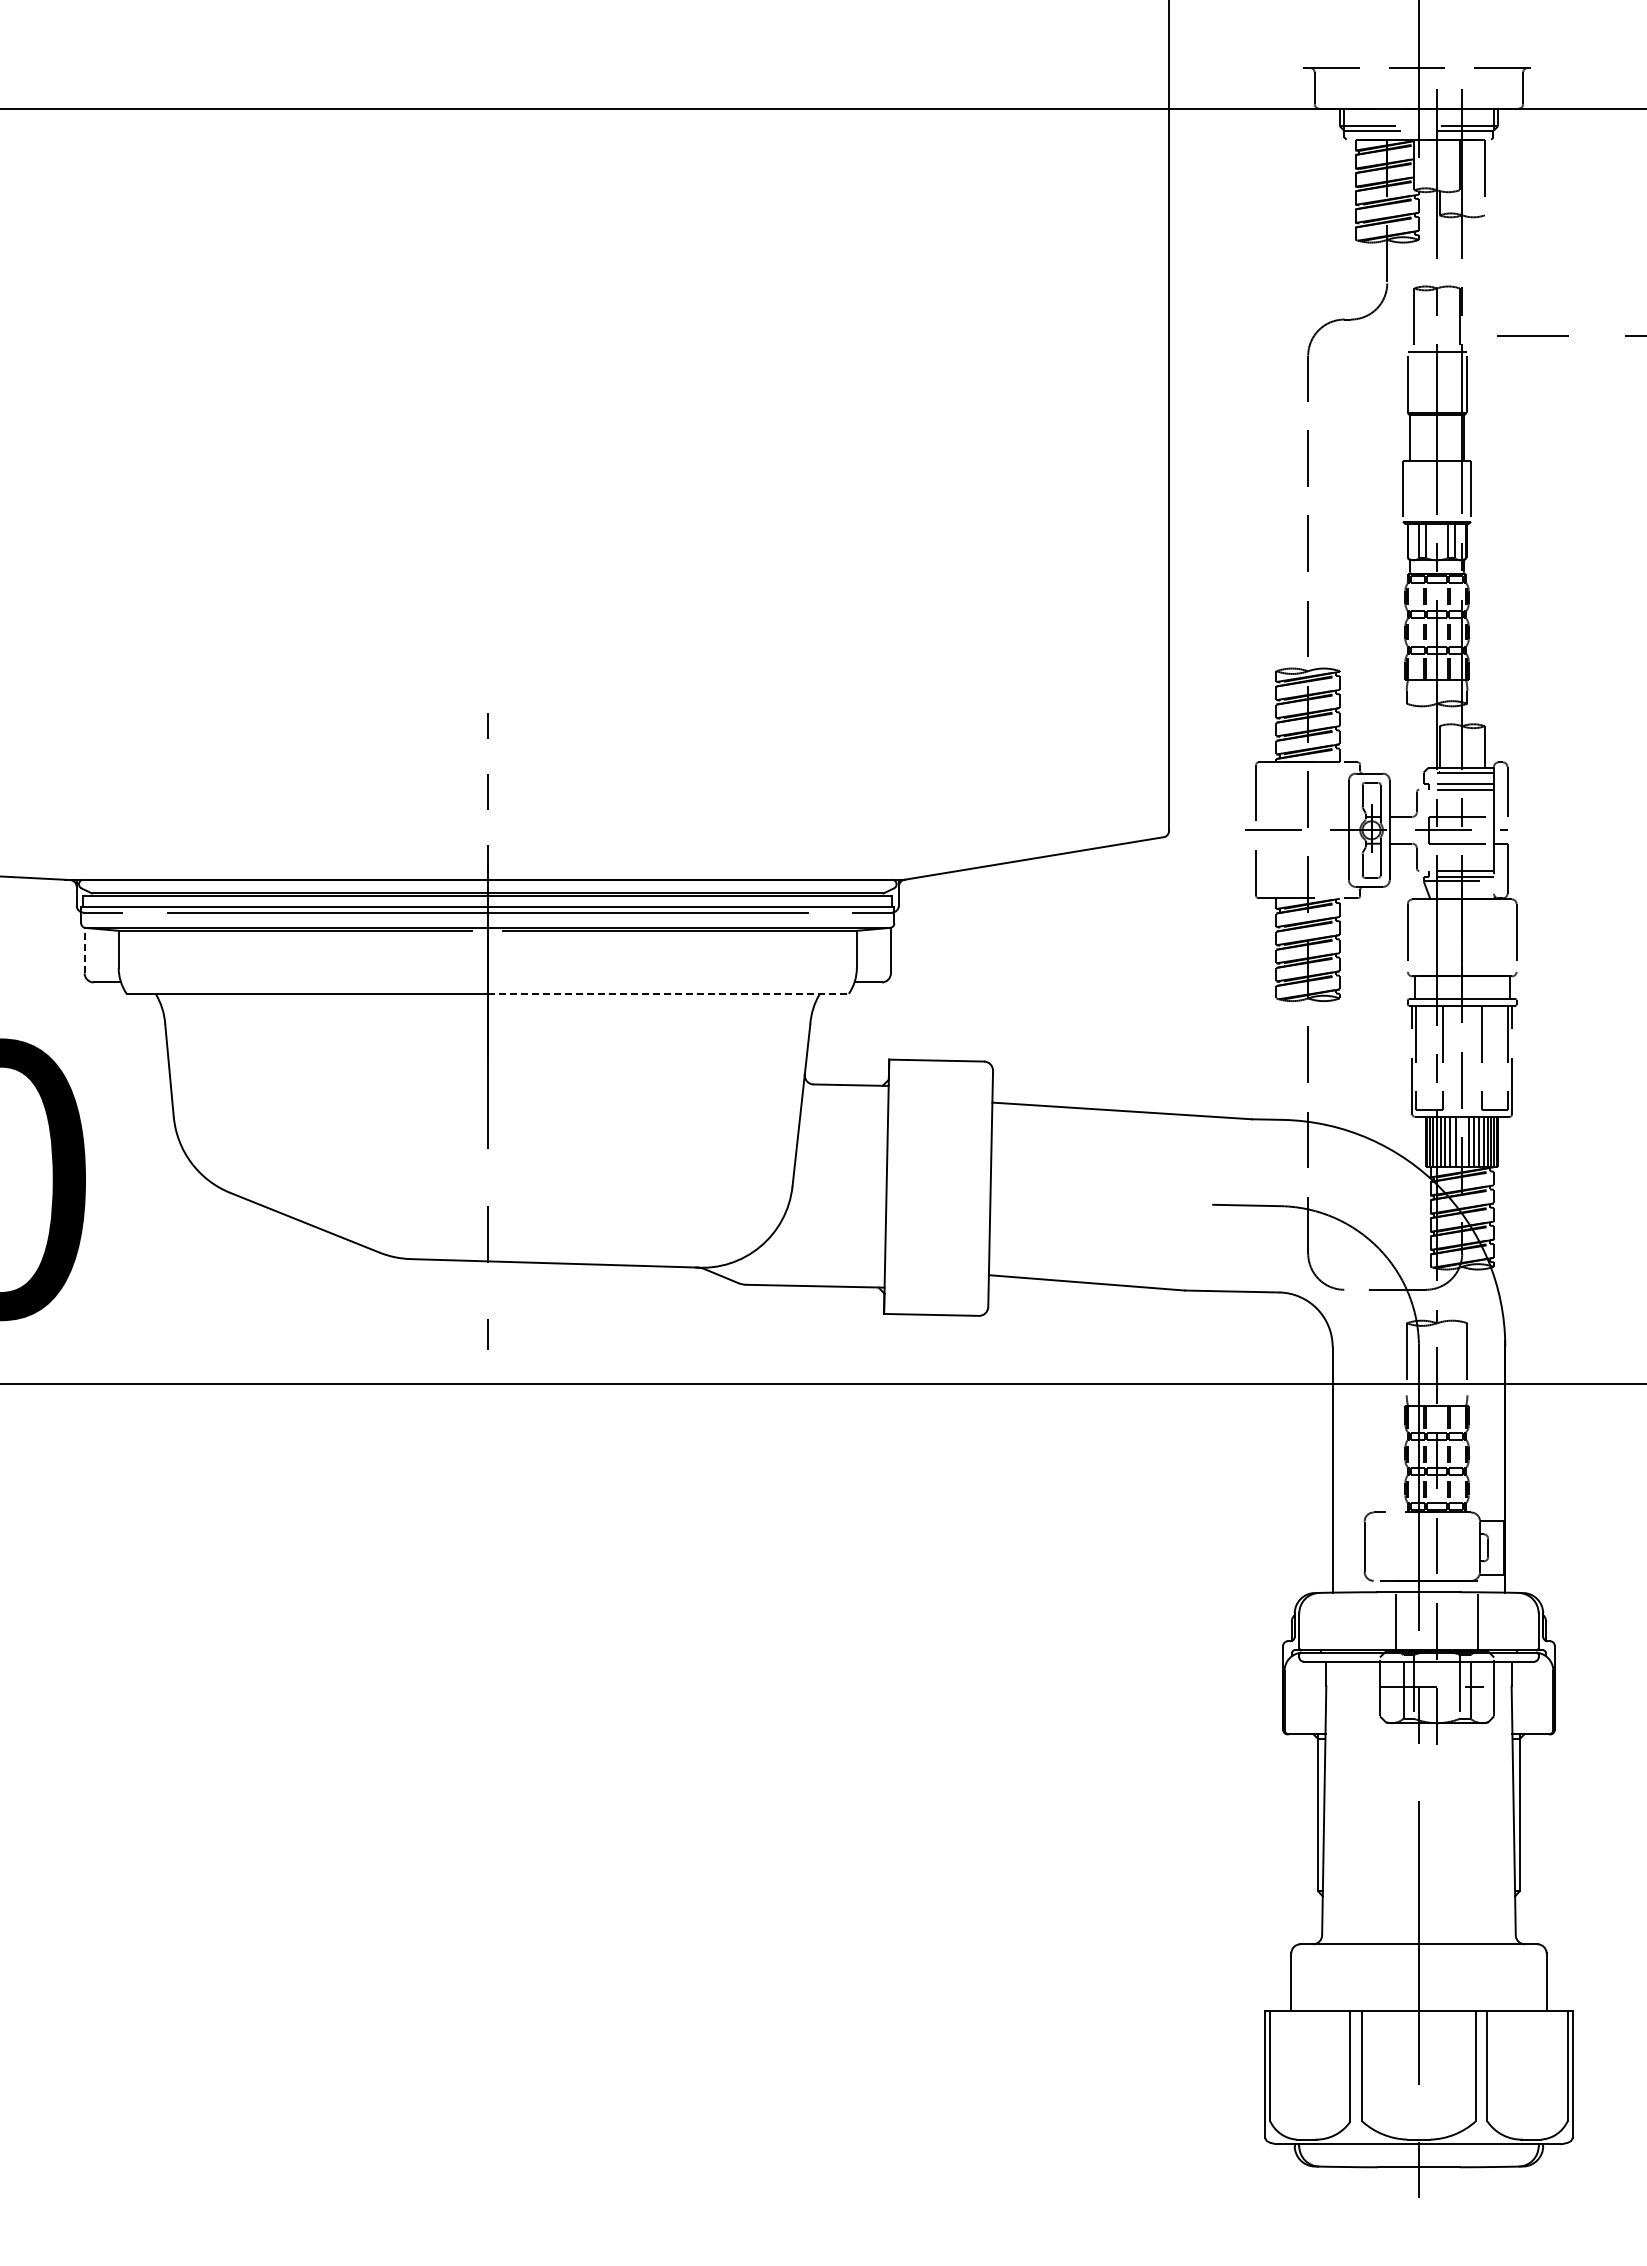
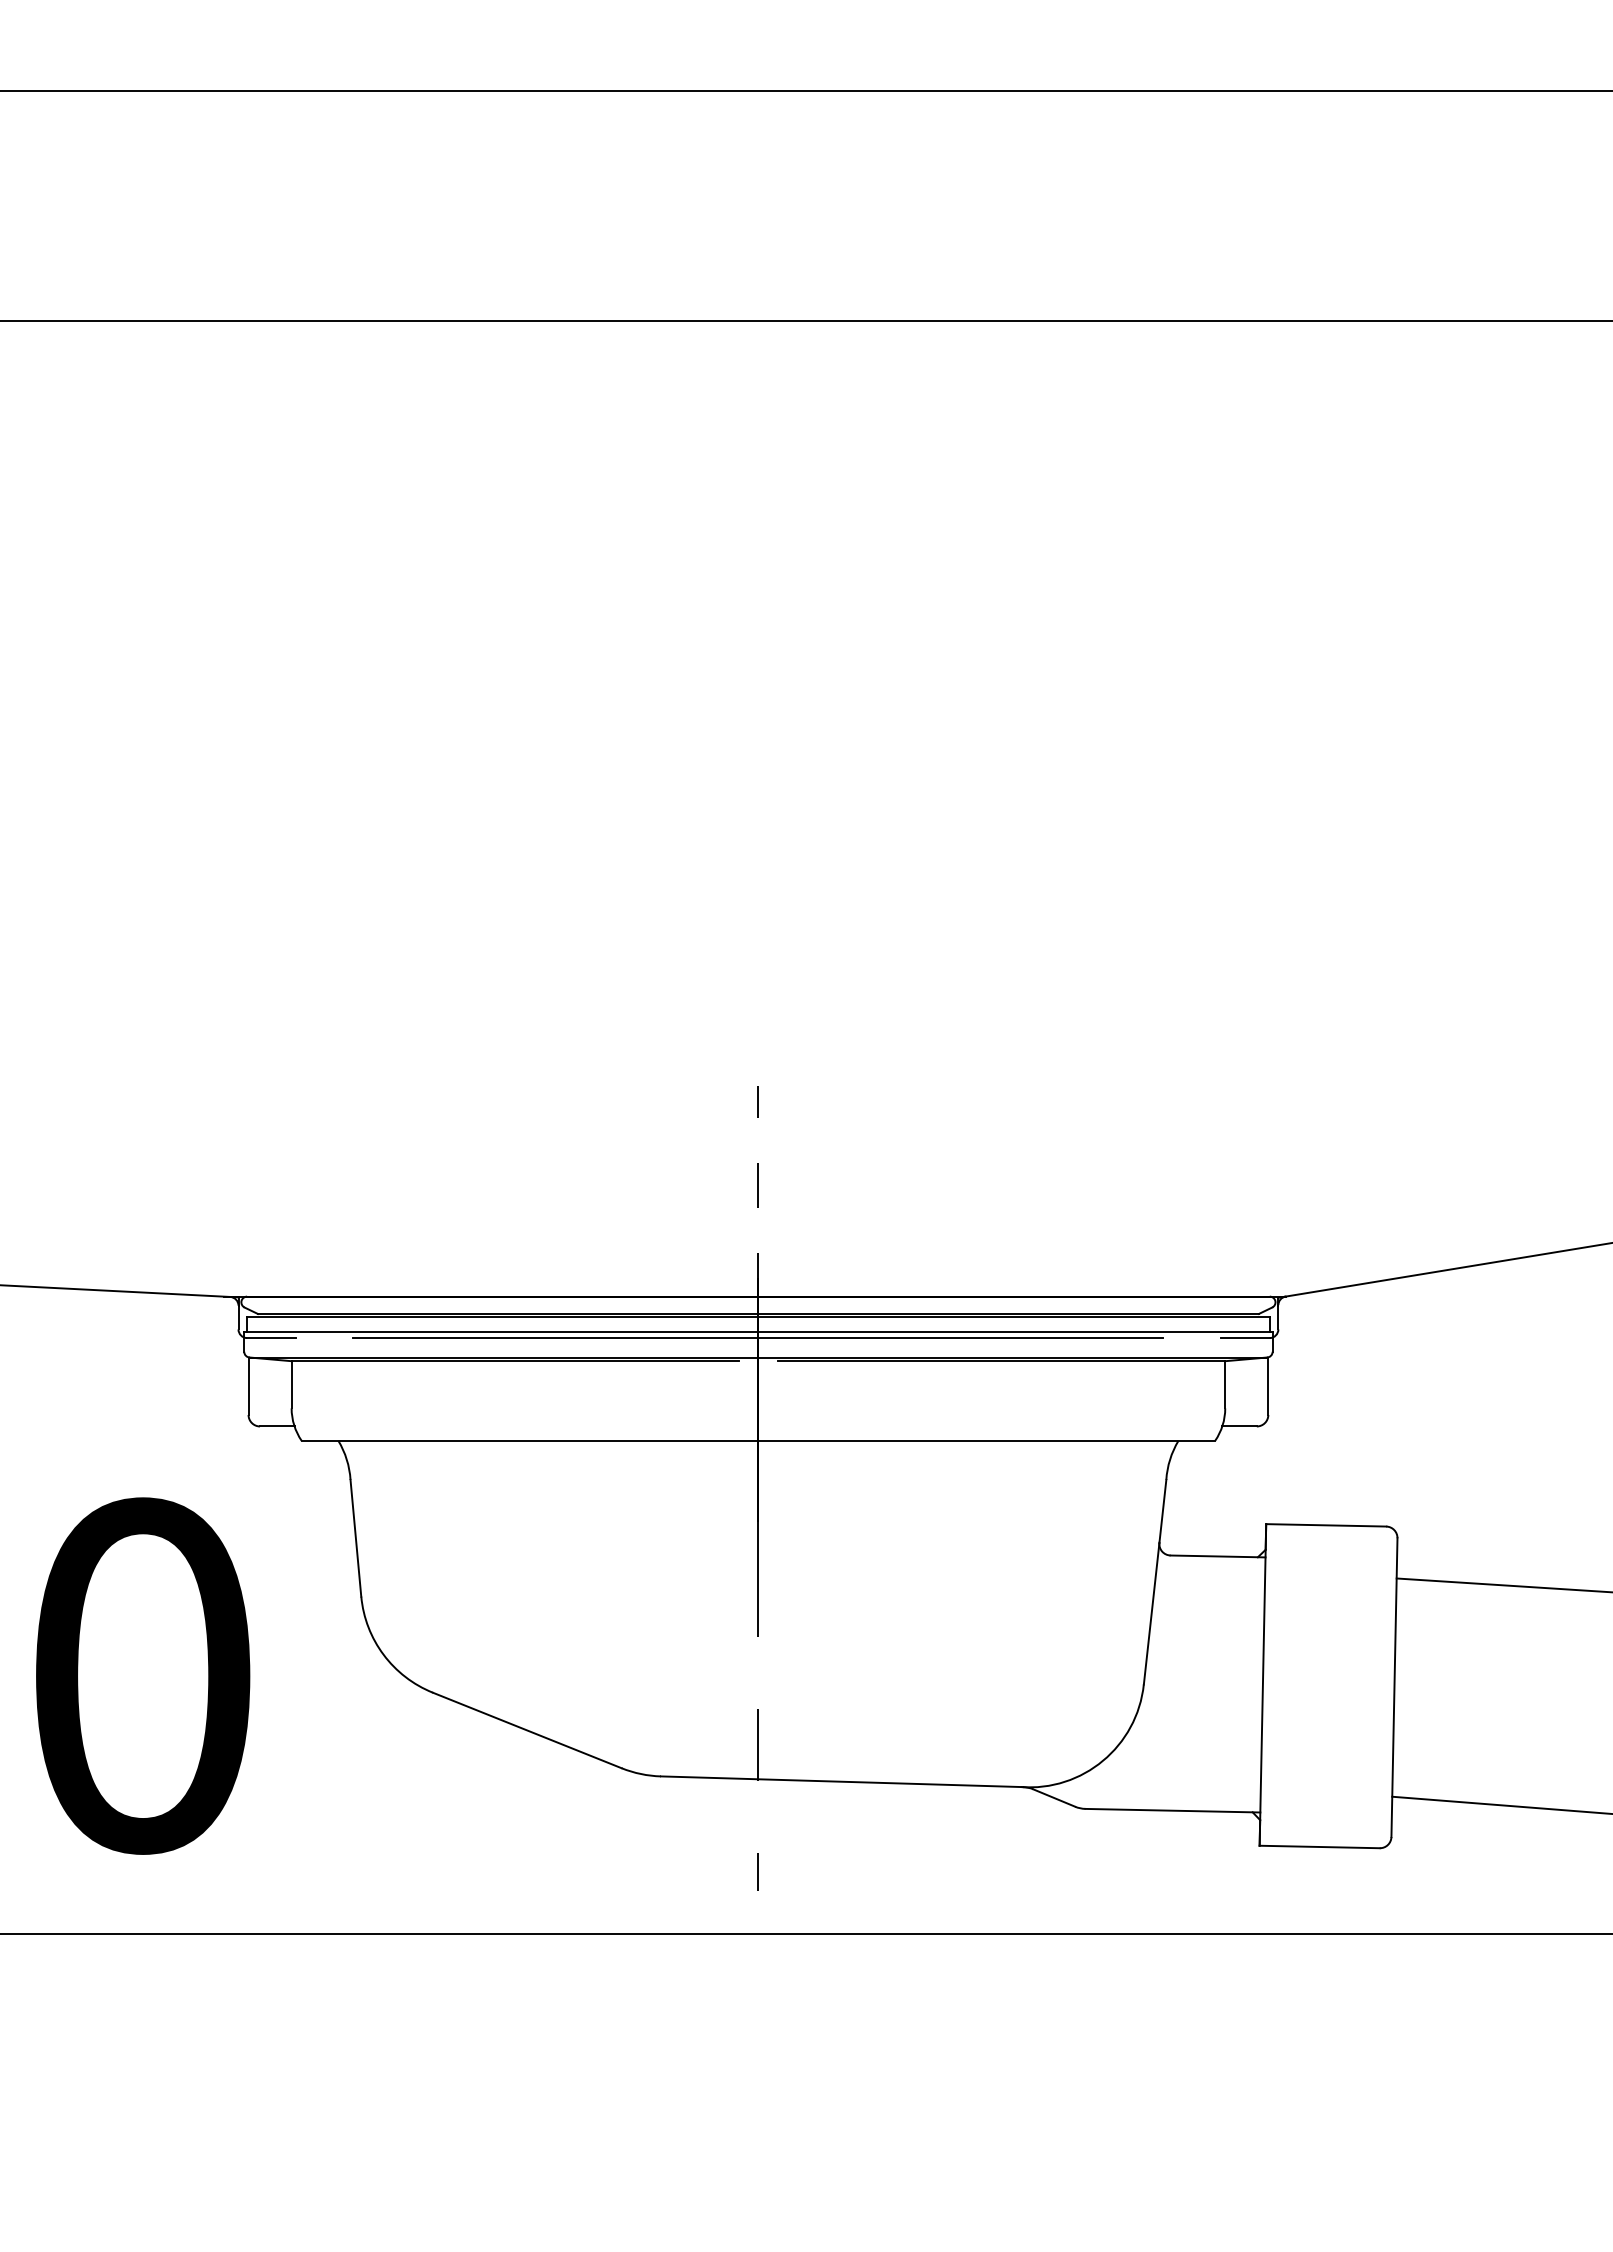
line: (84, 950) -> (248, 1386), dashed -> solid
line: (668, 993) -> (986, 1440), dashed -> solid

